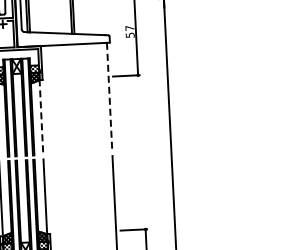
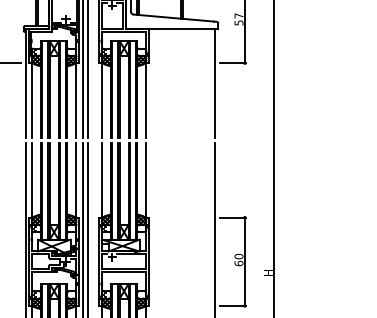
line: (109, 97) -> (215, 84), dashed -> solid
line: (41, 117) -> (146, 100), dashed -> solid

